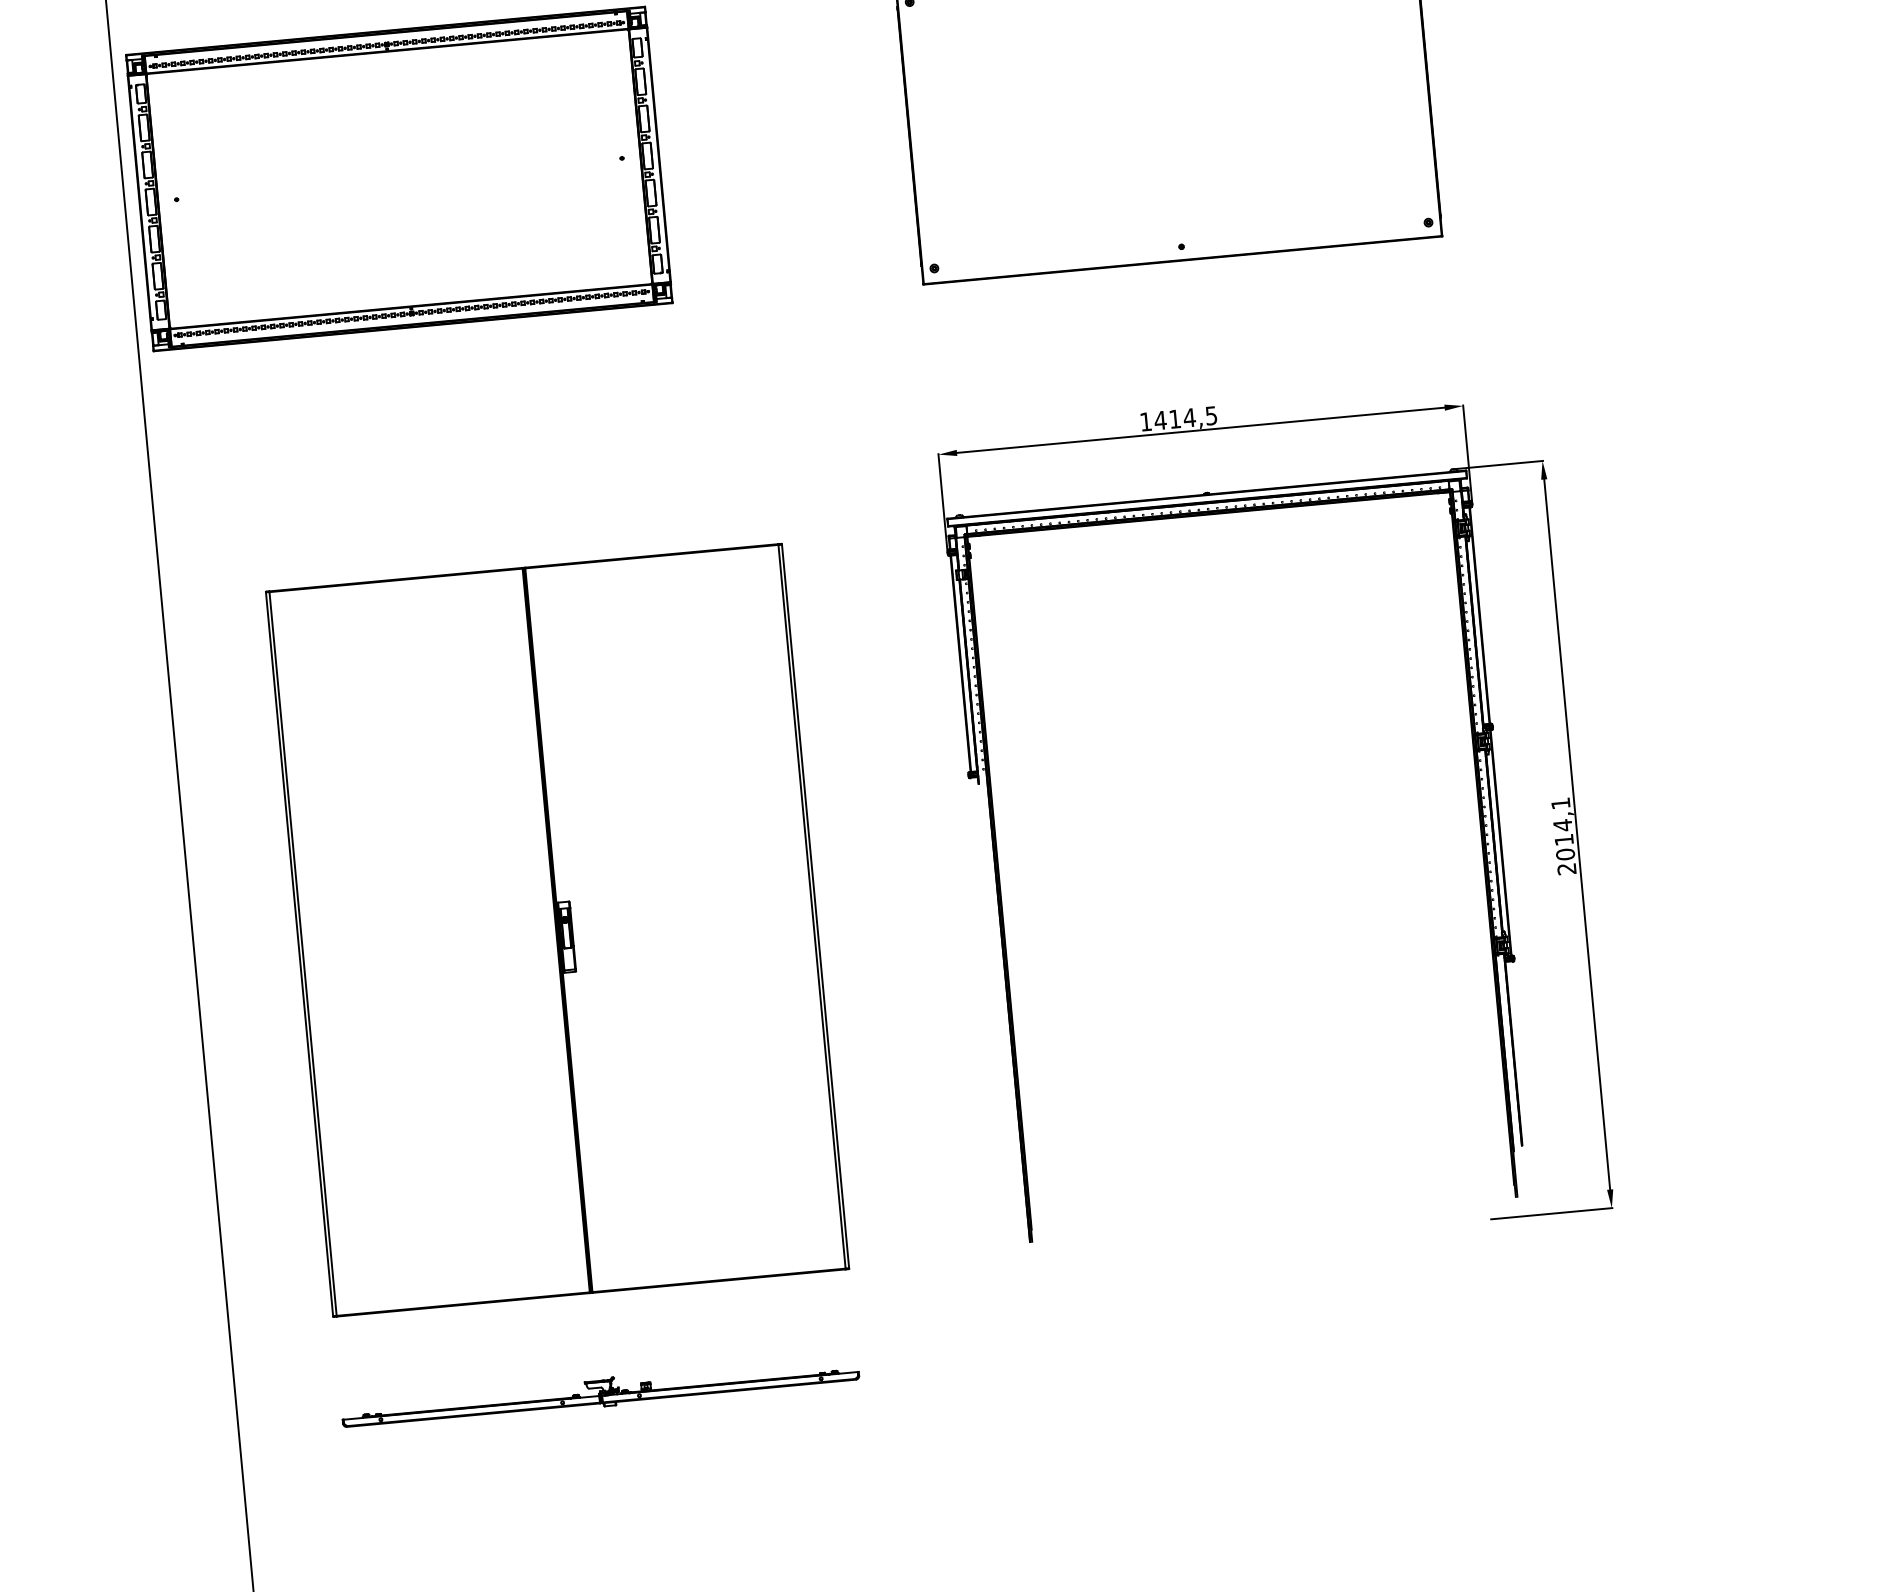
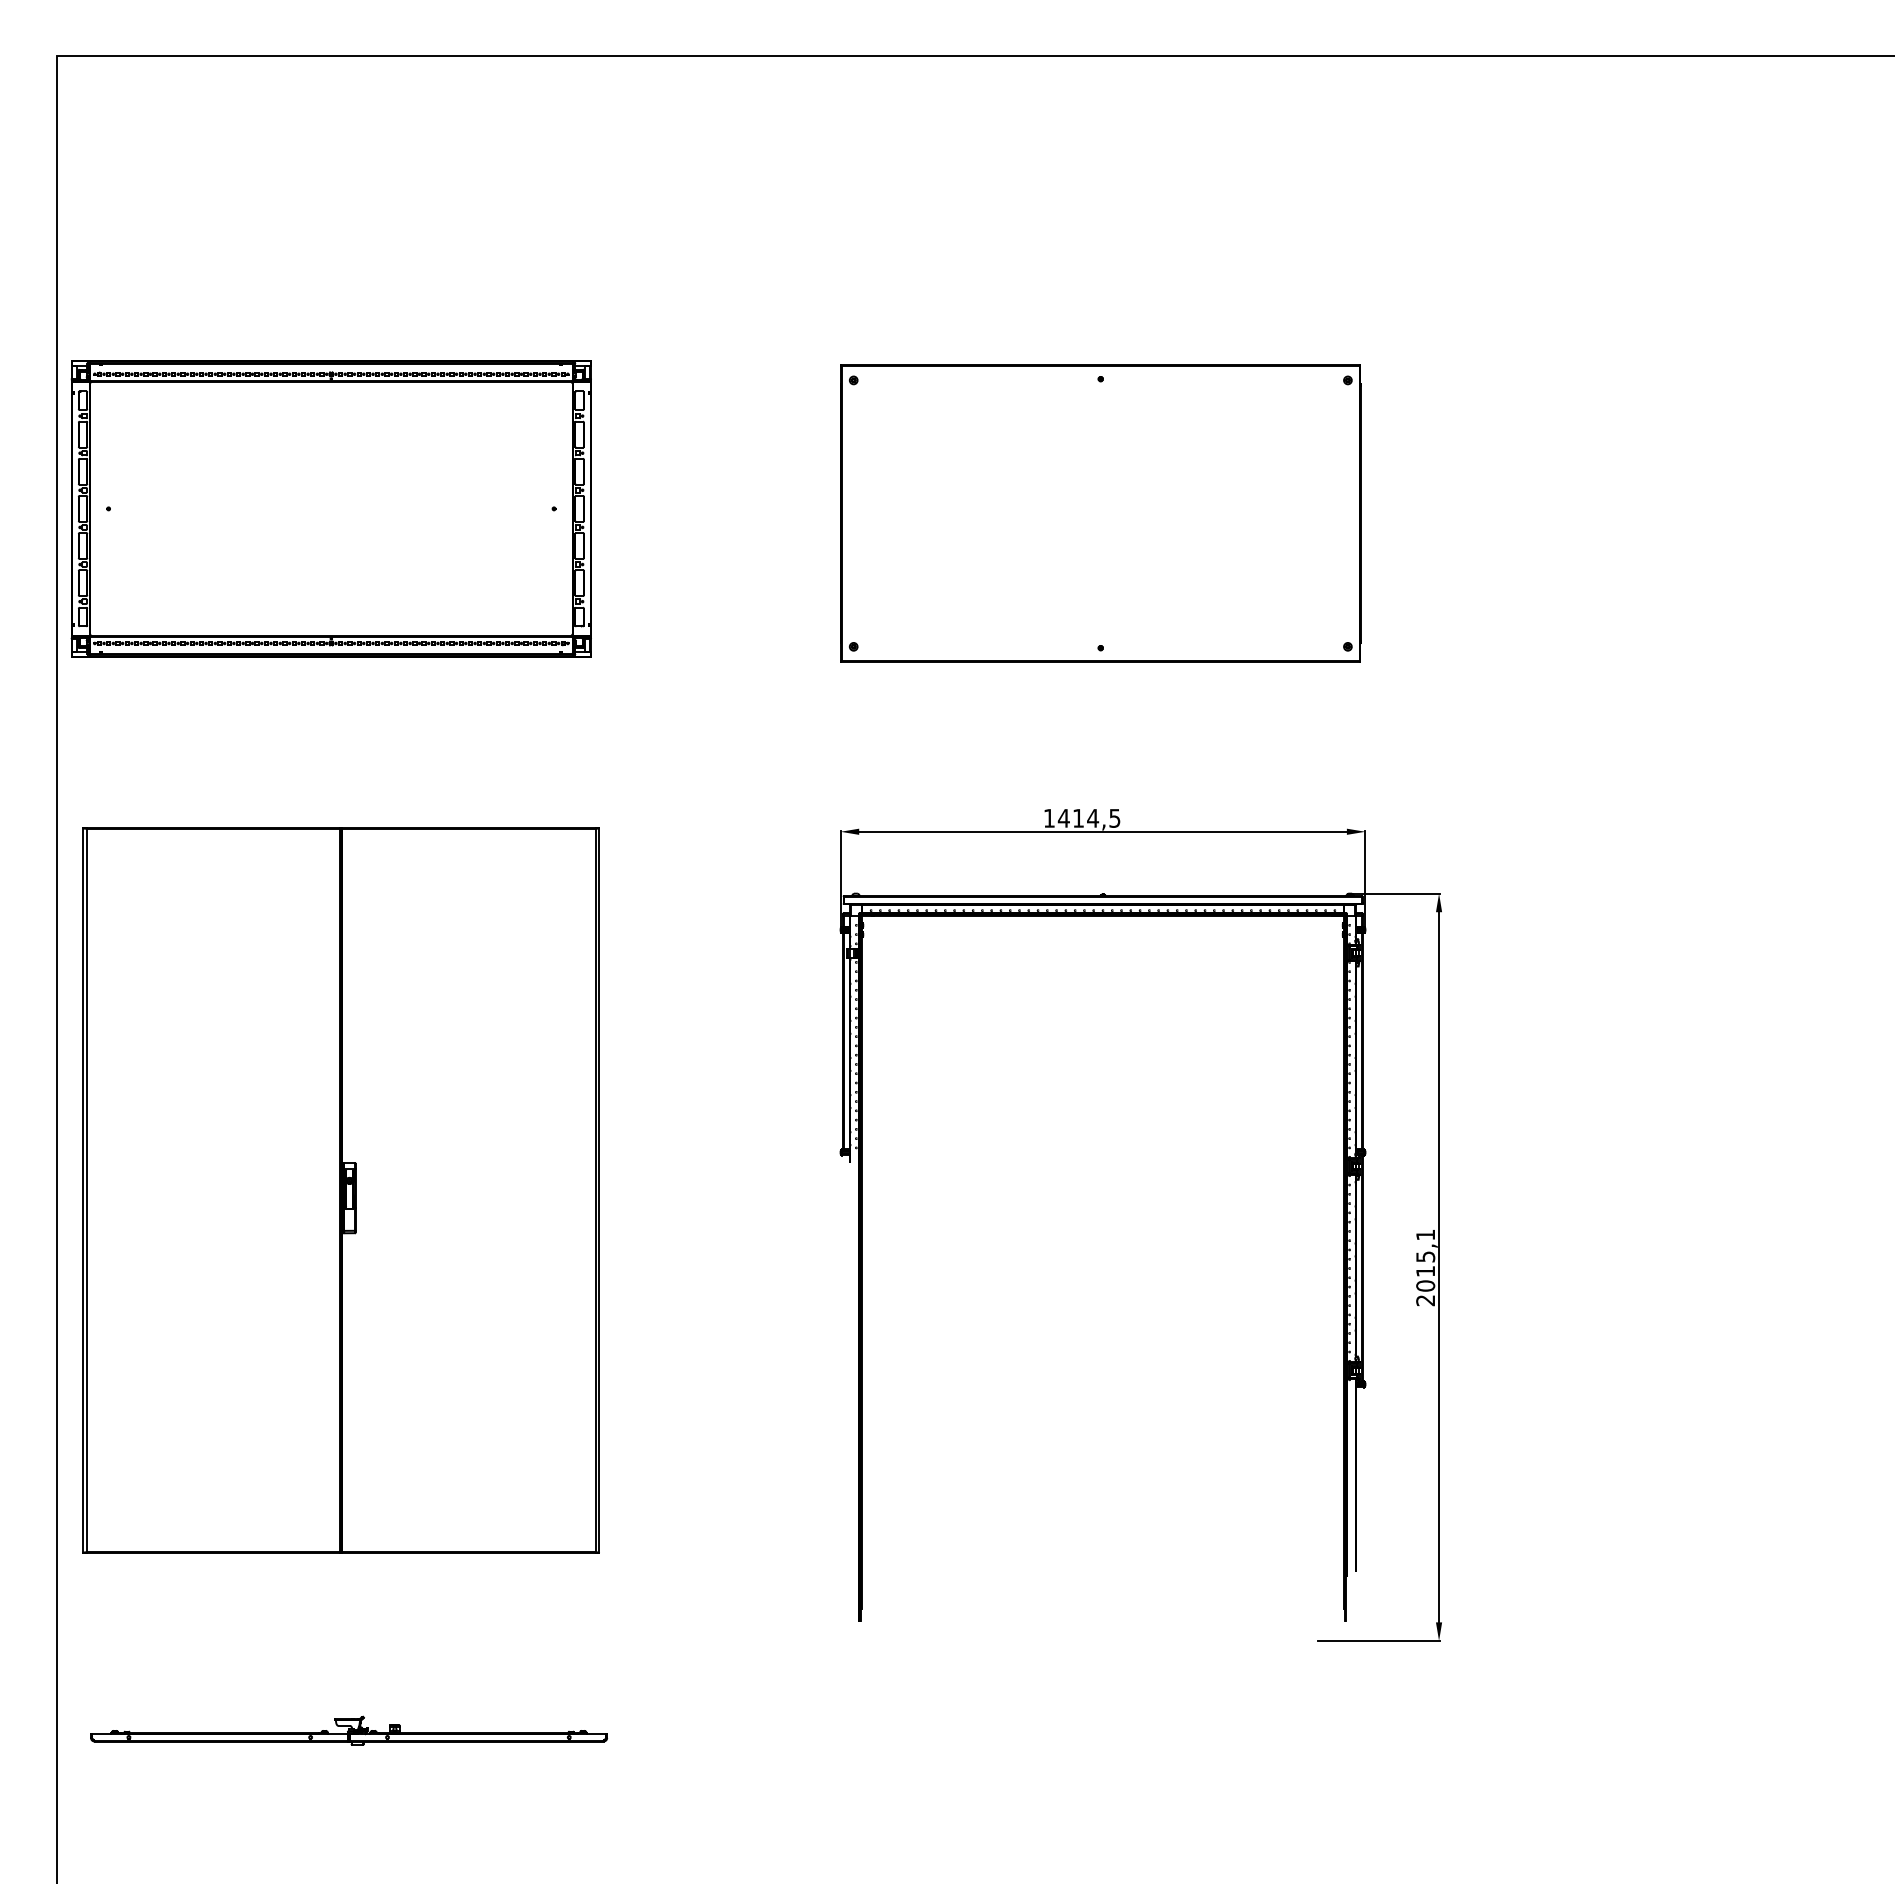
text: (1562, 825) -> (1425, 1256), 2014,1 -> 2015,1
part: (556, 930) -> (340, 1190), moved
part: (599, 1392) -> (348, 1730), moved

